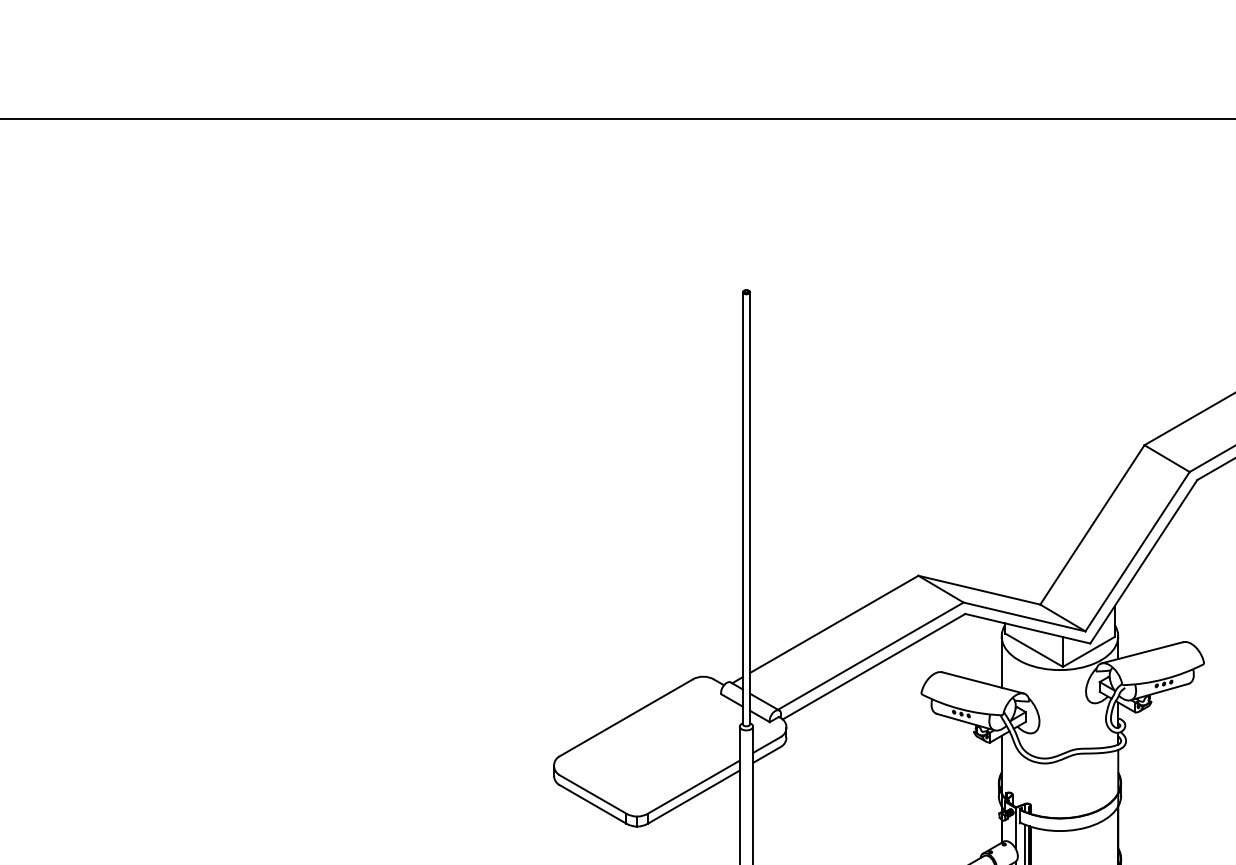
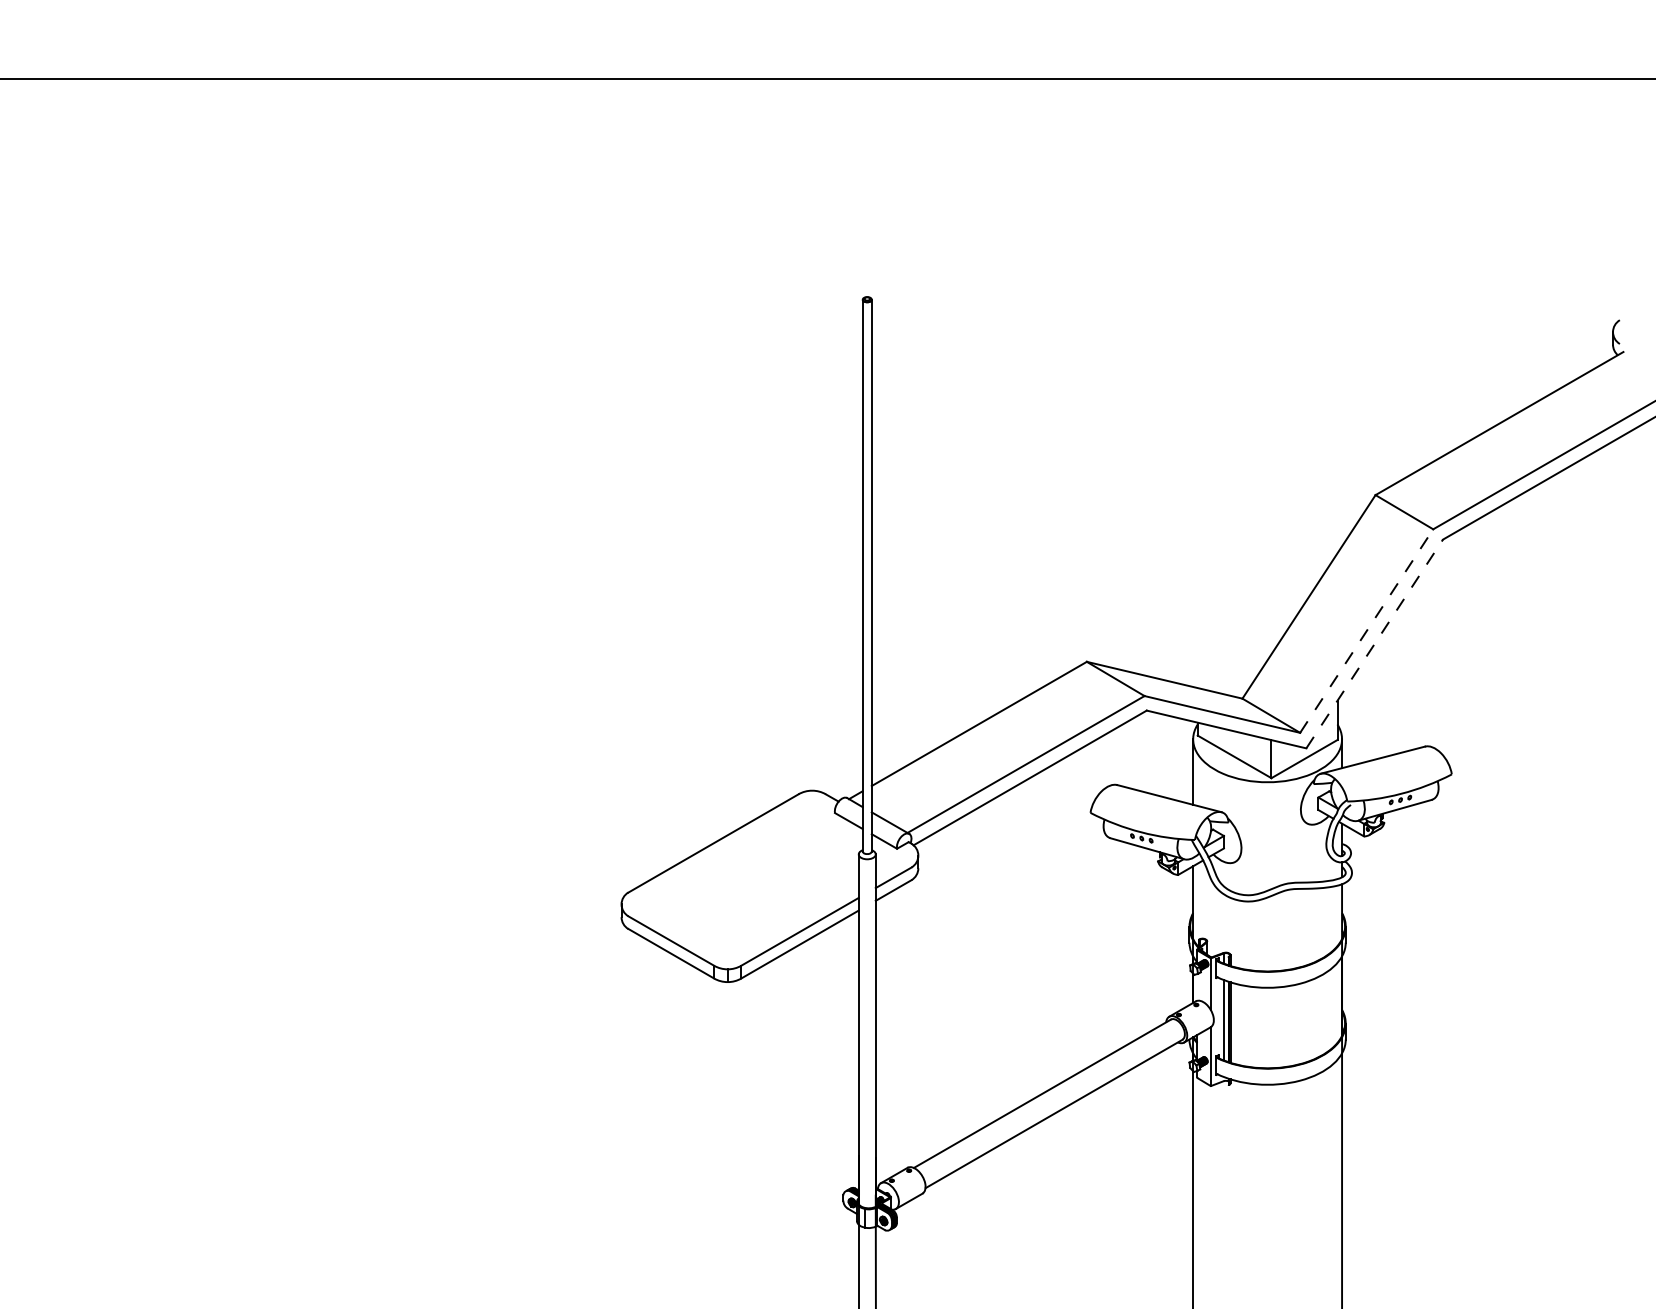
line: (1137, 552) -> (1366, 631), solid -> dashed
line: (1143, 562) -> (1374, 644), solid -> dashed

